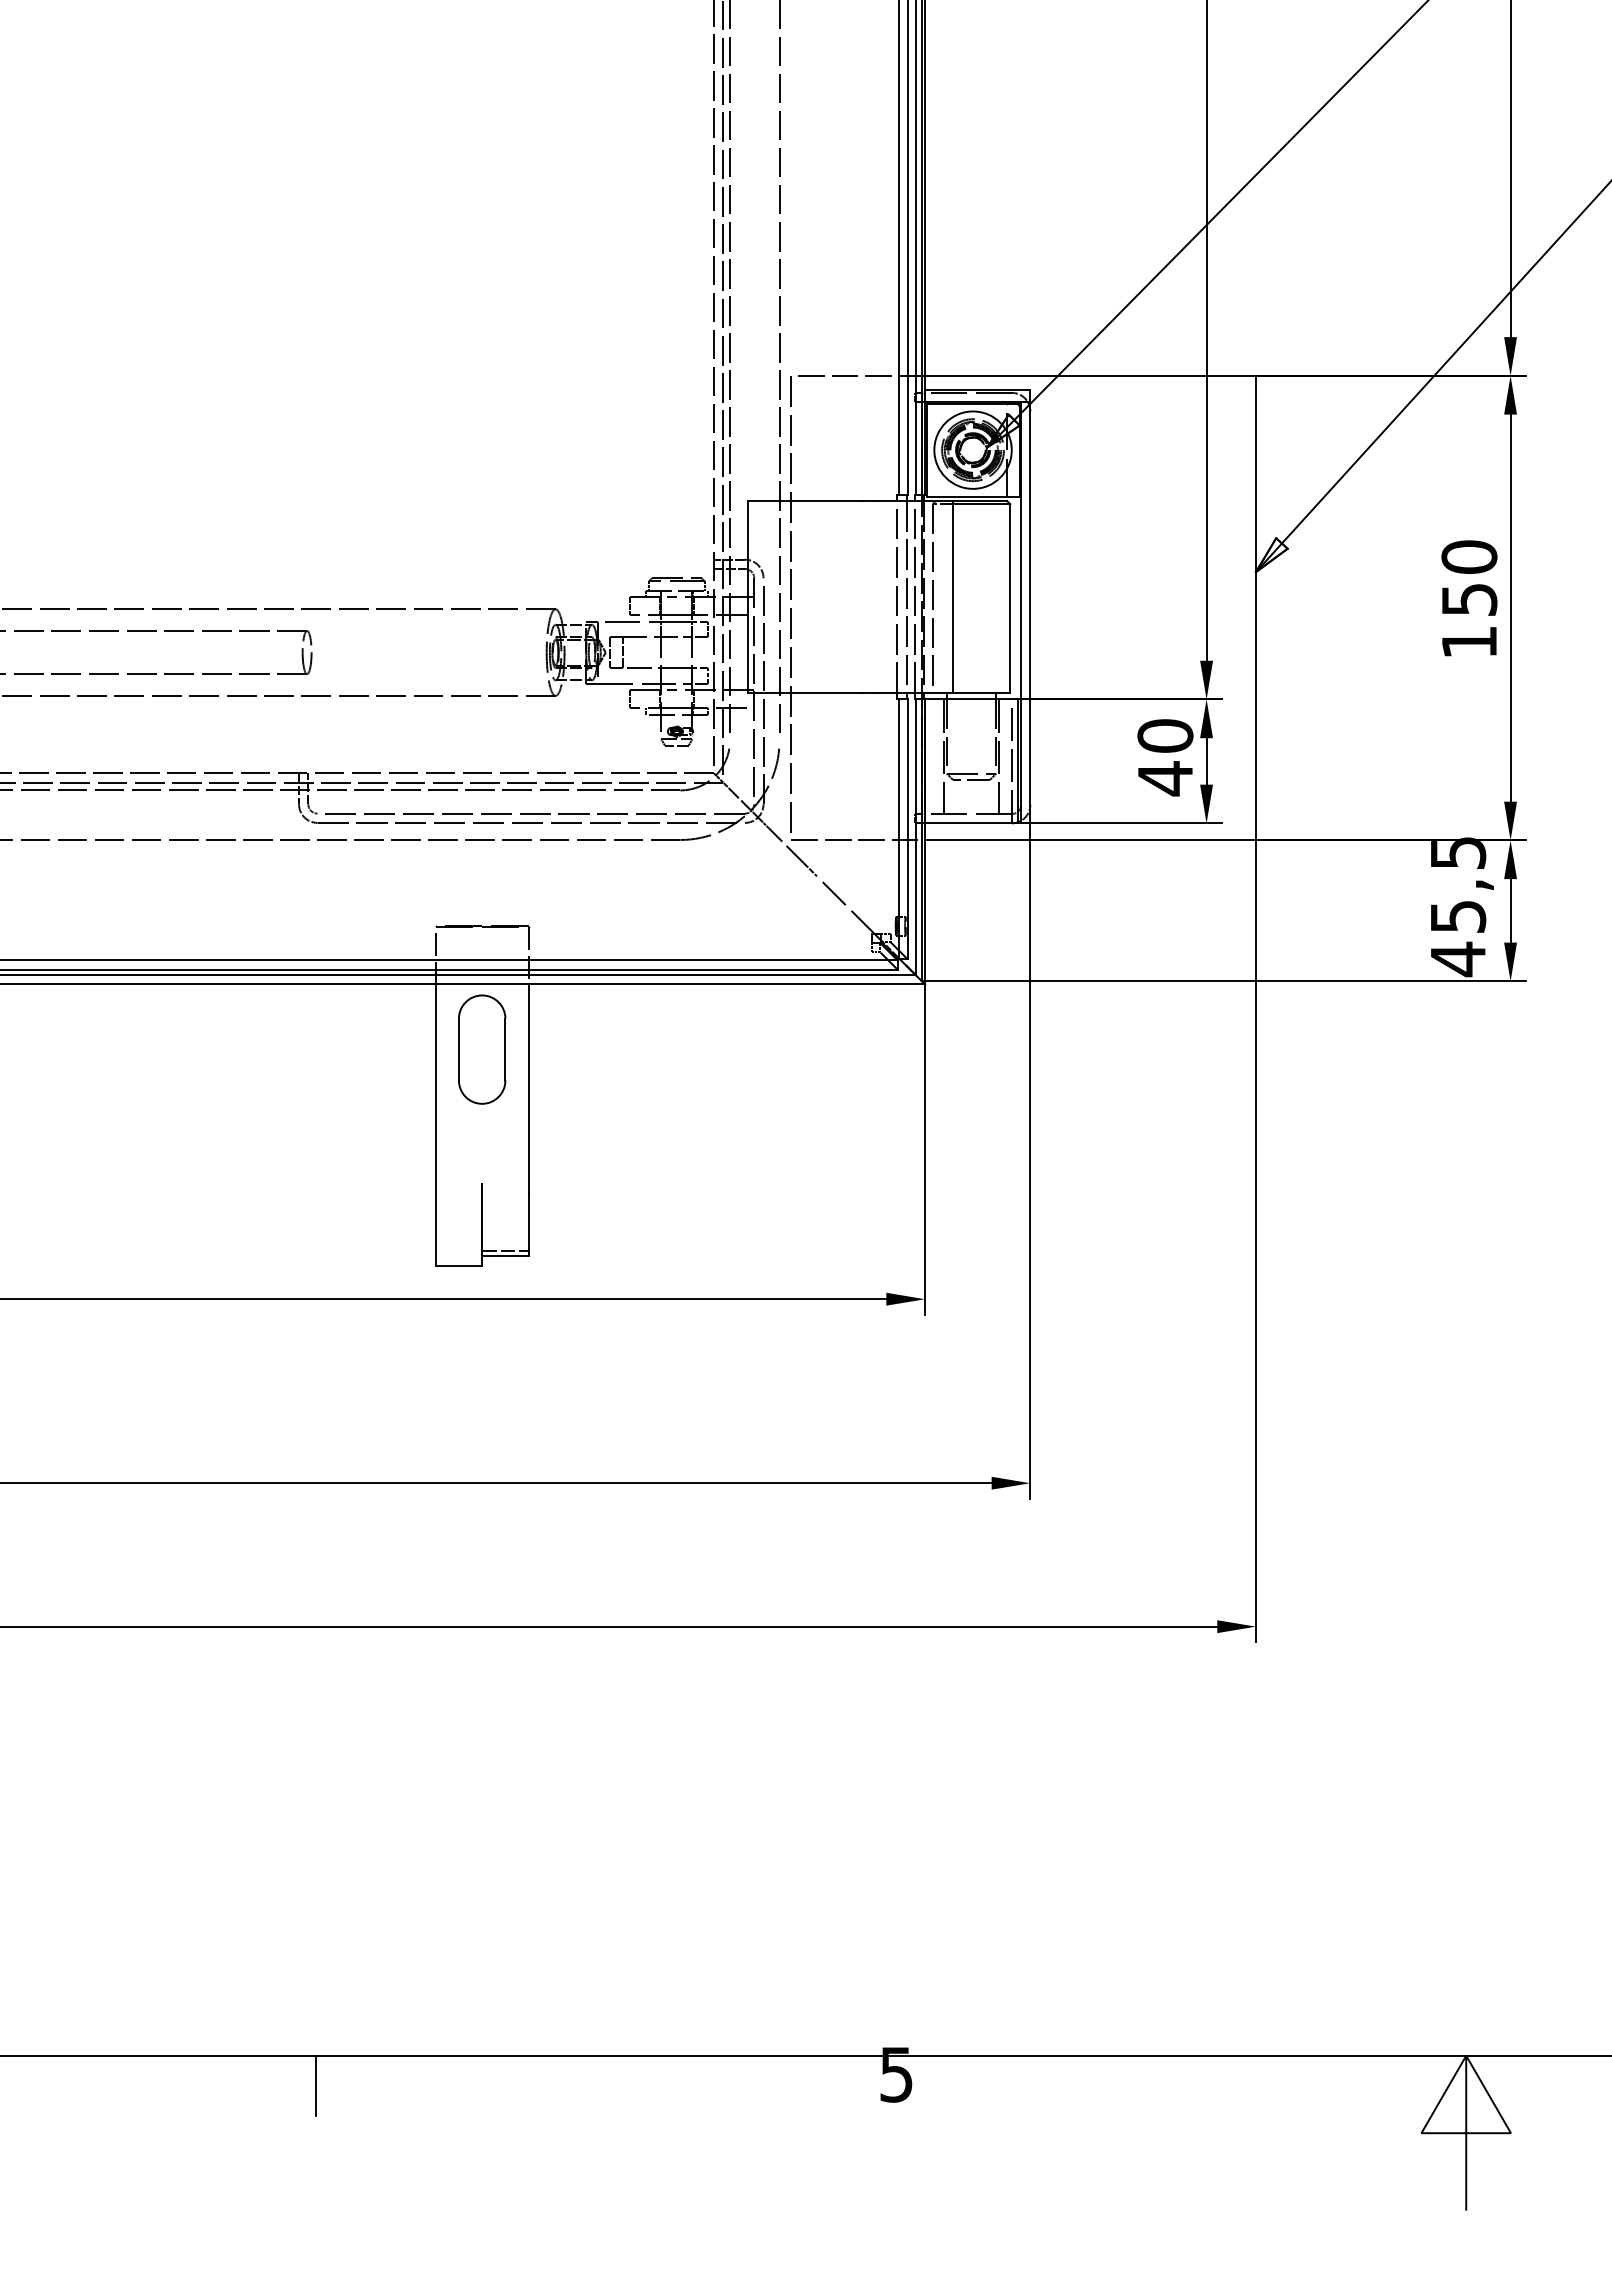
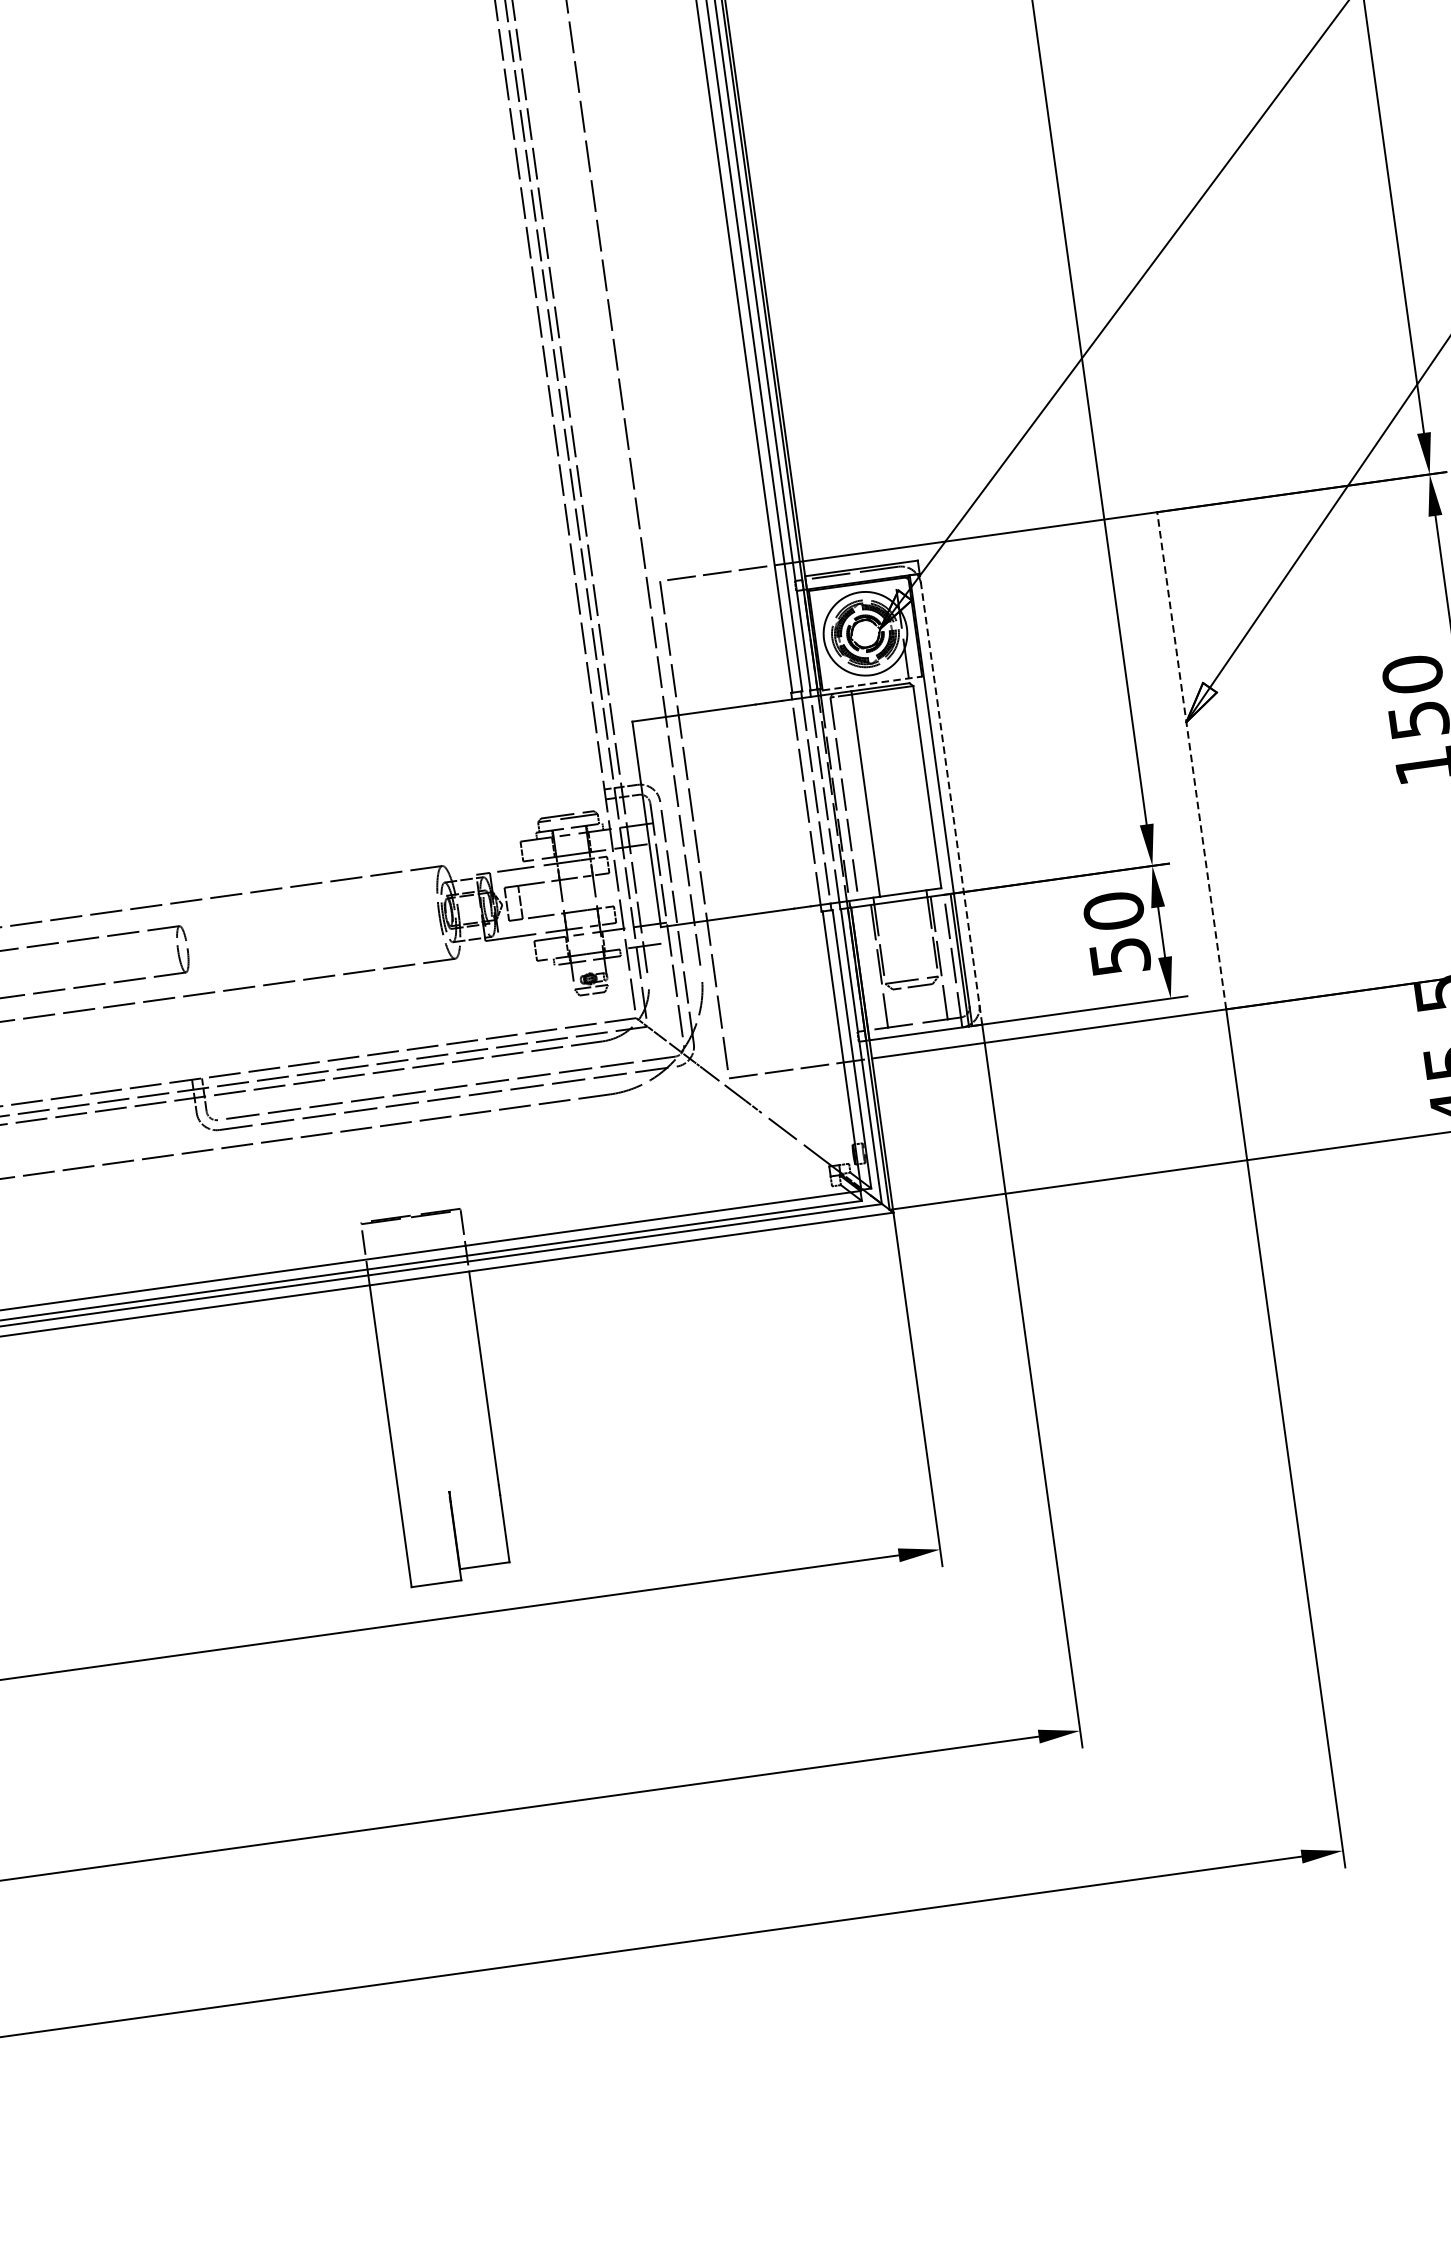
line: (973, 496) -> (872, 683), solid -> dashed
line: (1255, 607) -> (1191, 760), solid -> dashed
line: (1030, 612) -> (951, 798), solid -> dashed
text: (1165, 778) -> (1120, 956), 40 -> 50
part: (482, 1049) -> (429, 1348), removed
line: (505, 1251) -> (484, 1560), removed

